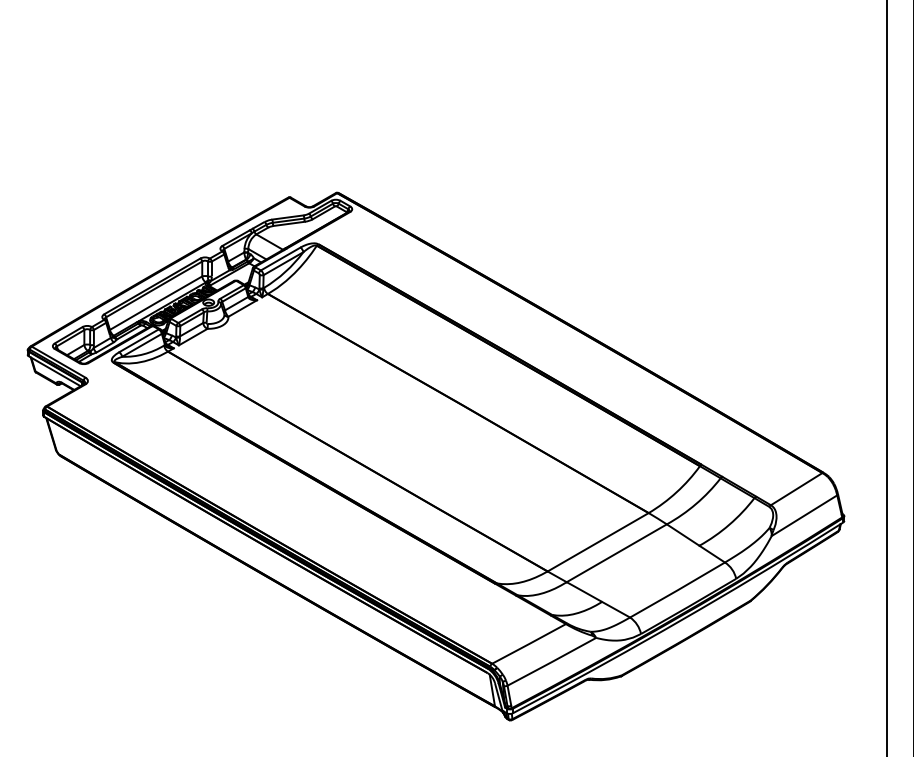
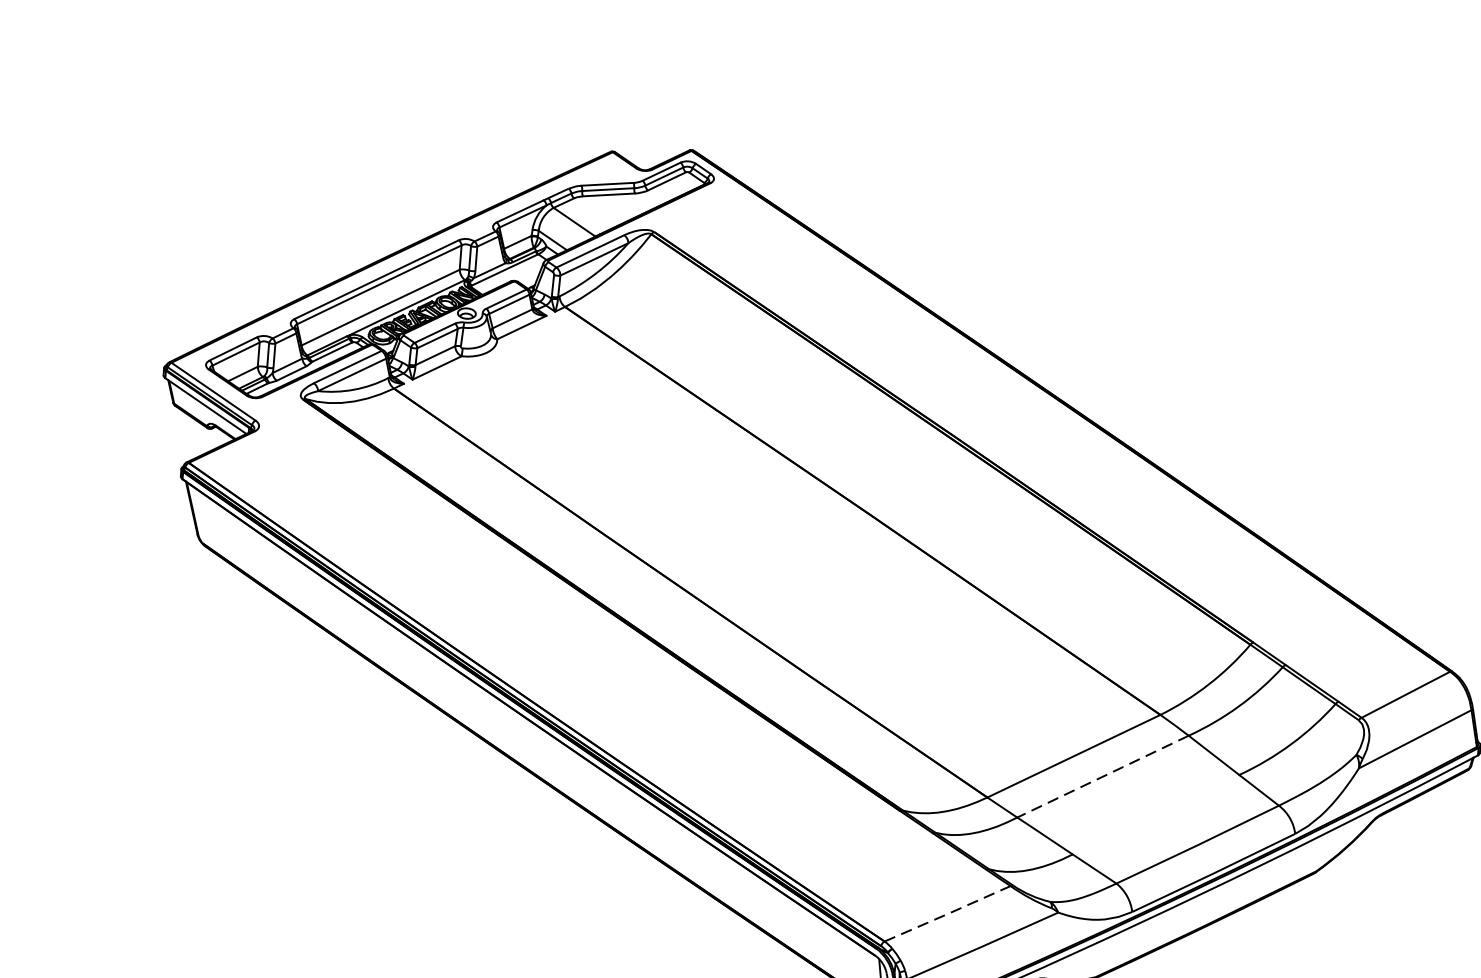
line: (616, 553) -> (1102, 776), solid -> dashed
line: (529, 644) -> (948, 914), solid -> dashed

